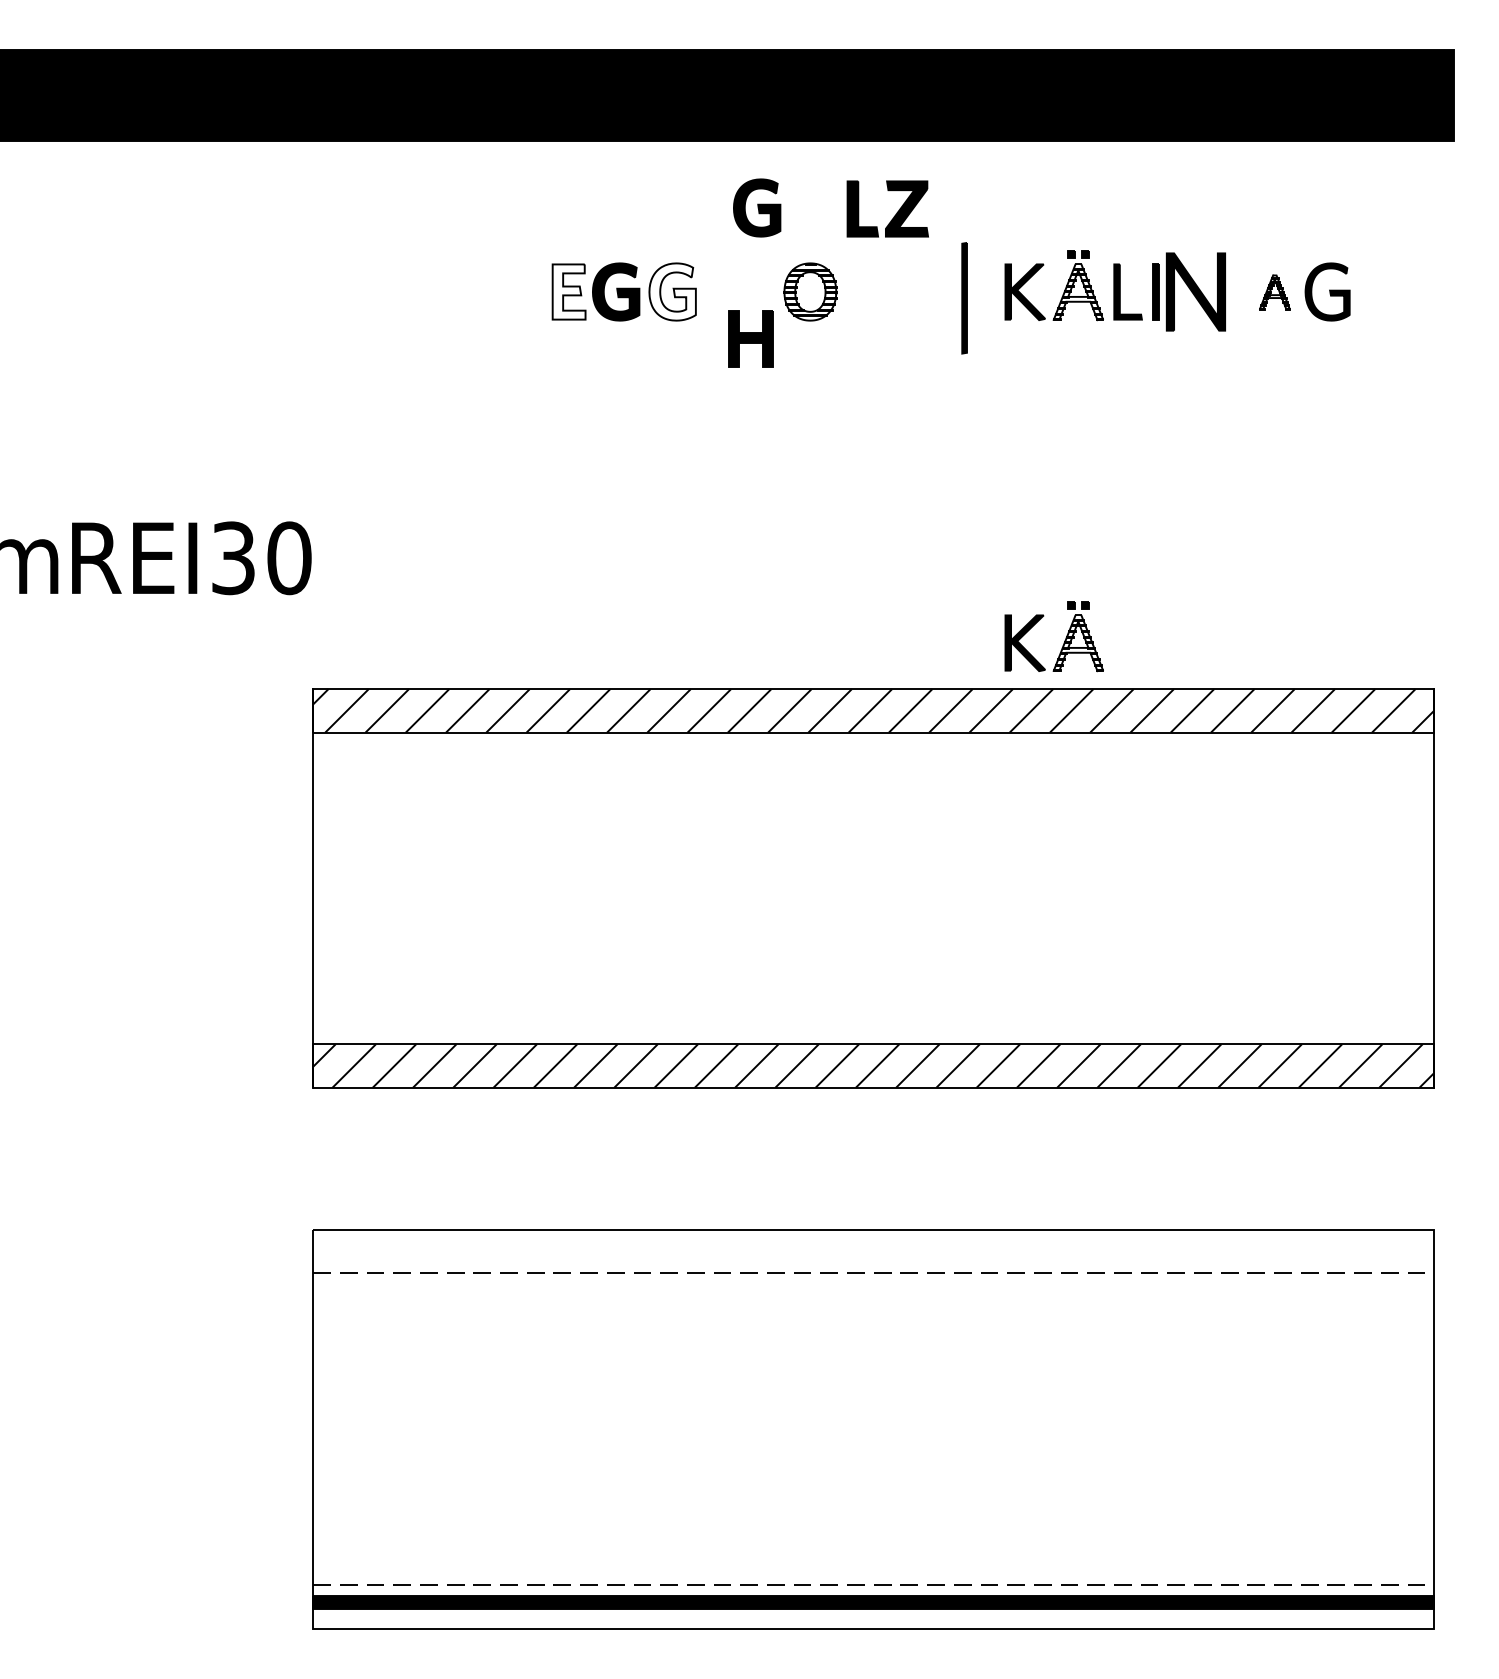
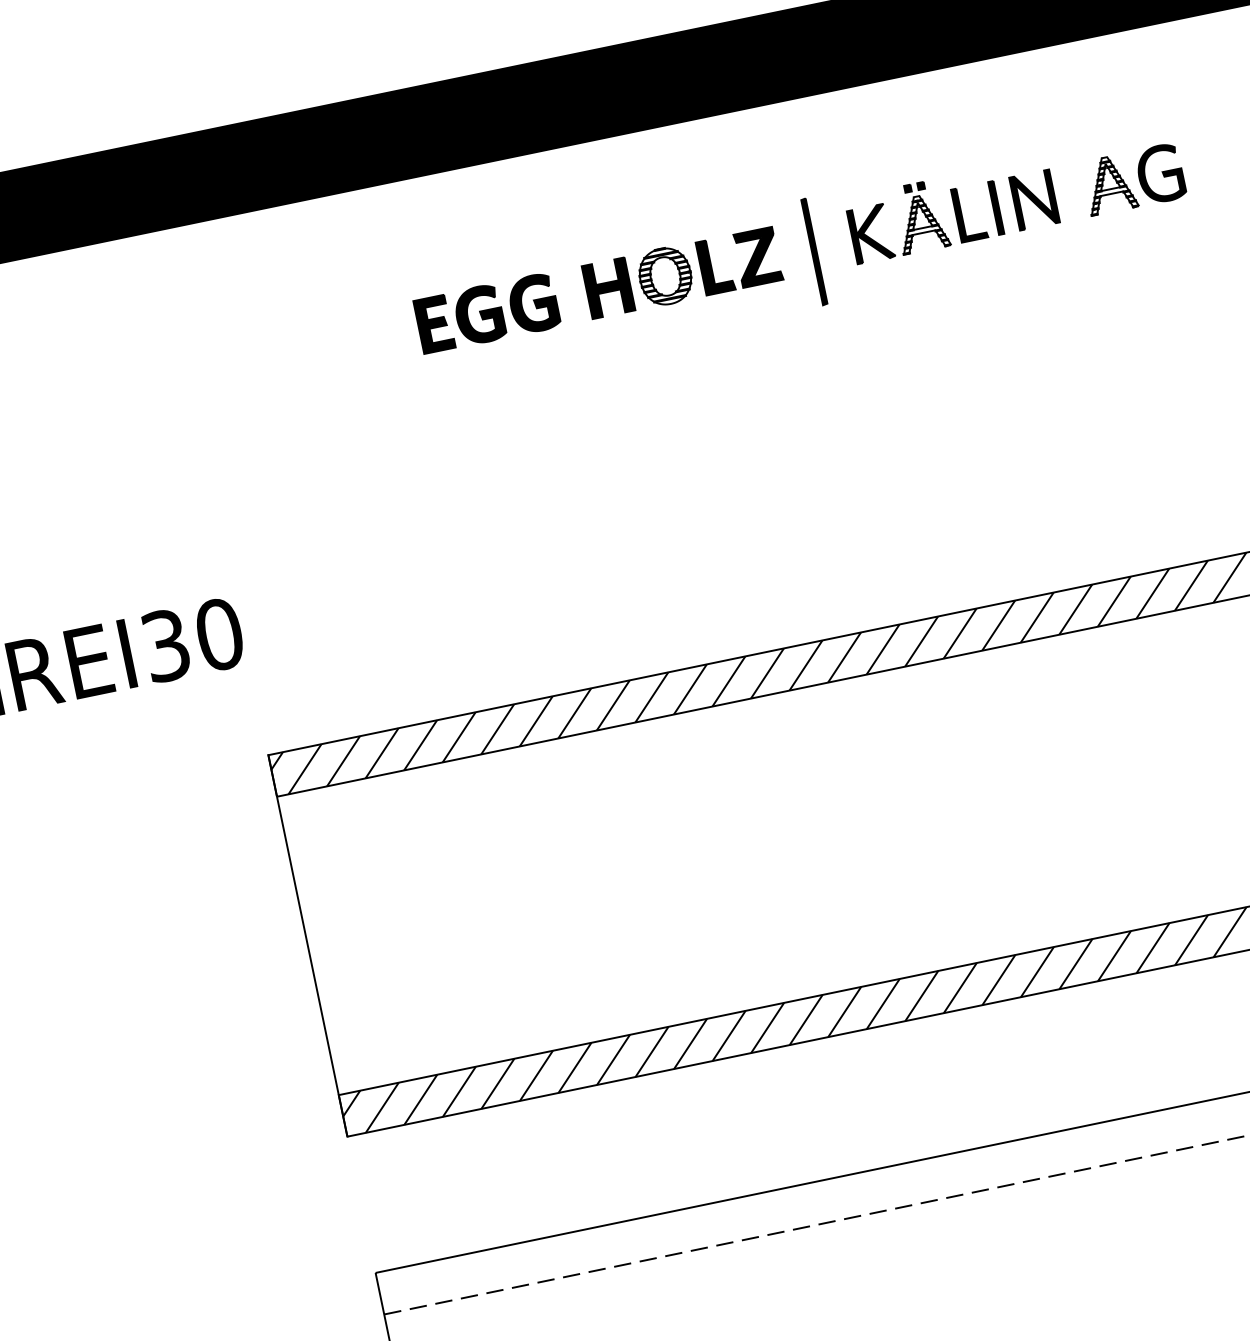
part: (757, 207) -> (598, 206), removed
part: (896, 212) -> (748, 262), moved
fill: (568, 291) -> (433, 323), added
fill: (672, 291) -> (533, 303), added
part: (1195, 291) -> (1034, 199), size x0.71
part: (1274, 292) -> (1109, 184), size x1.67
part: (750, 338) -> (608, 287), moved
part: (1063, 642) -> (977, 561), removed

